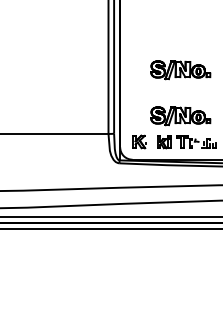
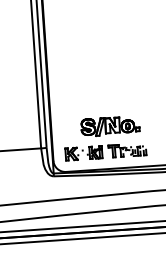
part: (180, 70) -> (107, 81), removed

